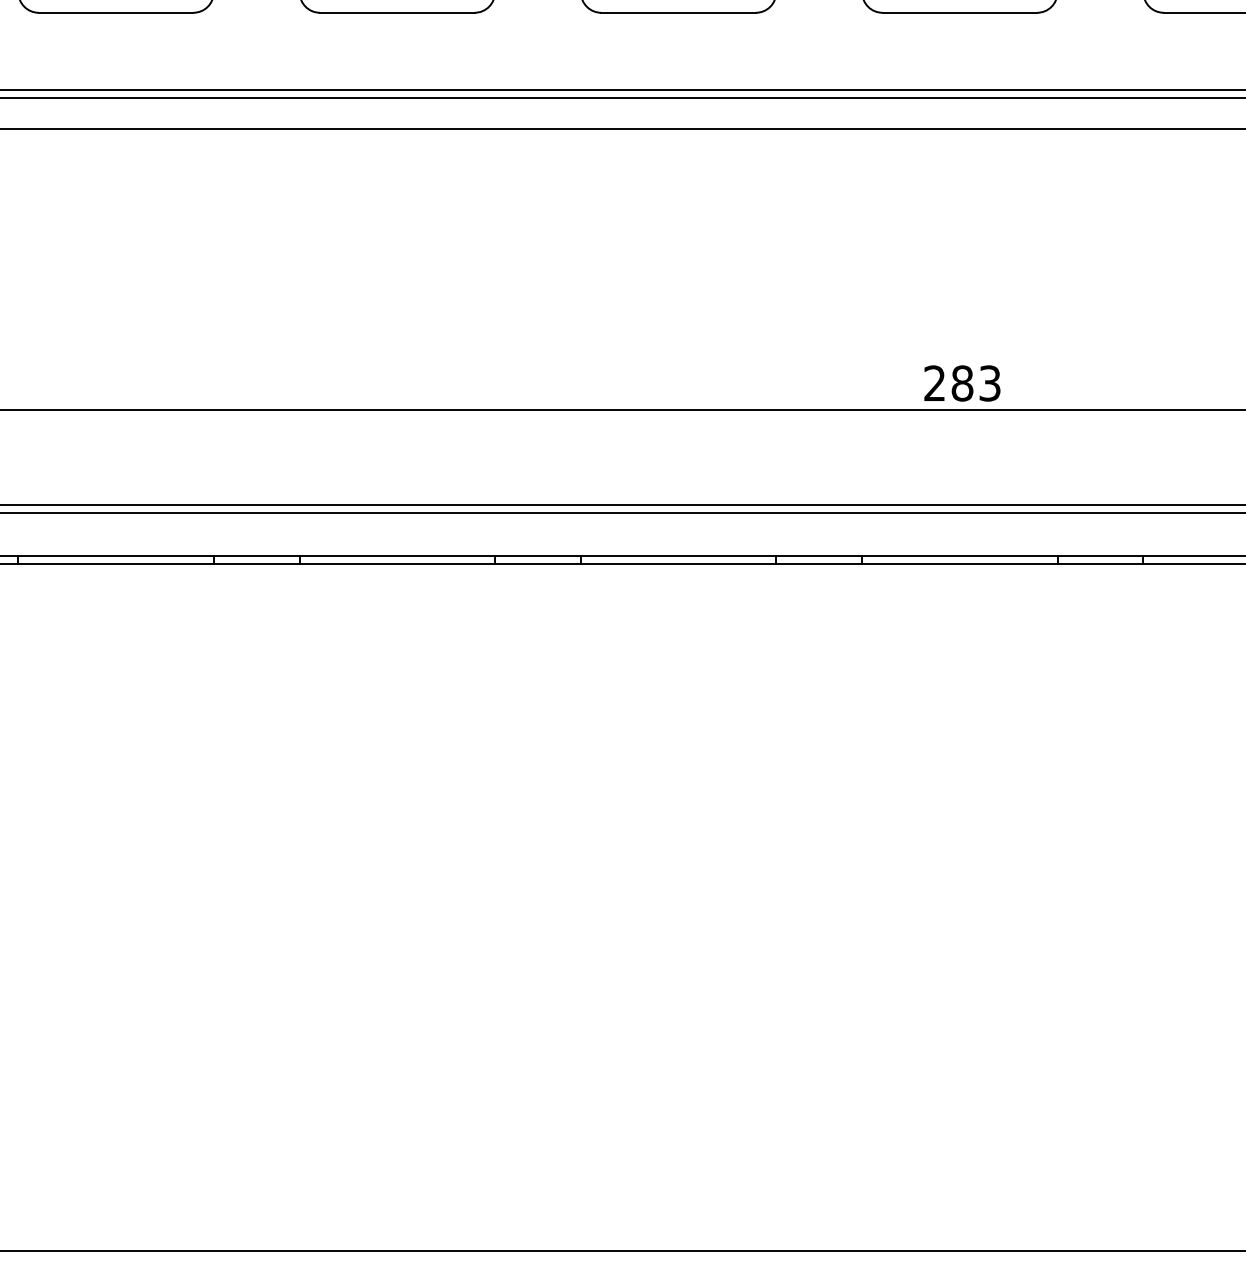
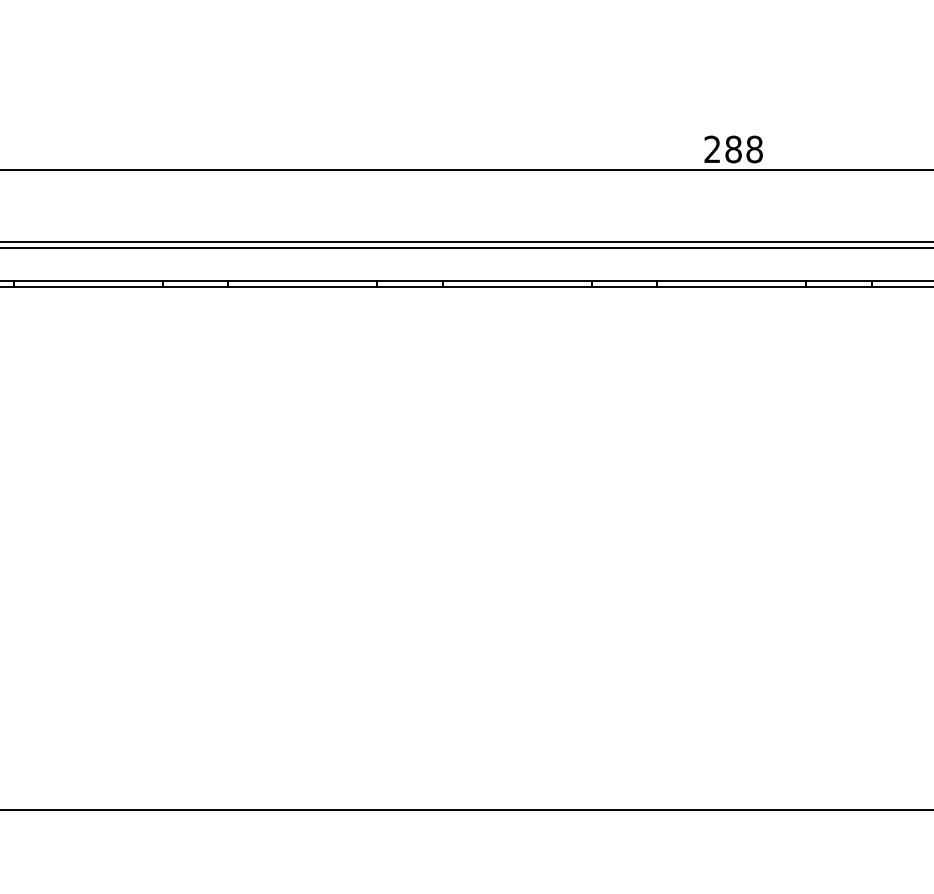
text: (989, 383) -> (754, 149), 283 -> 288

